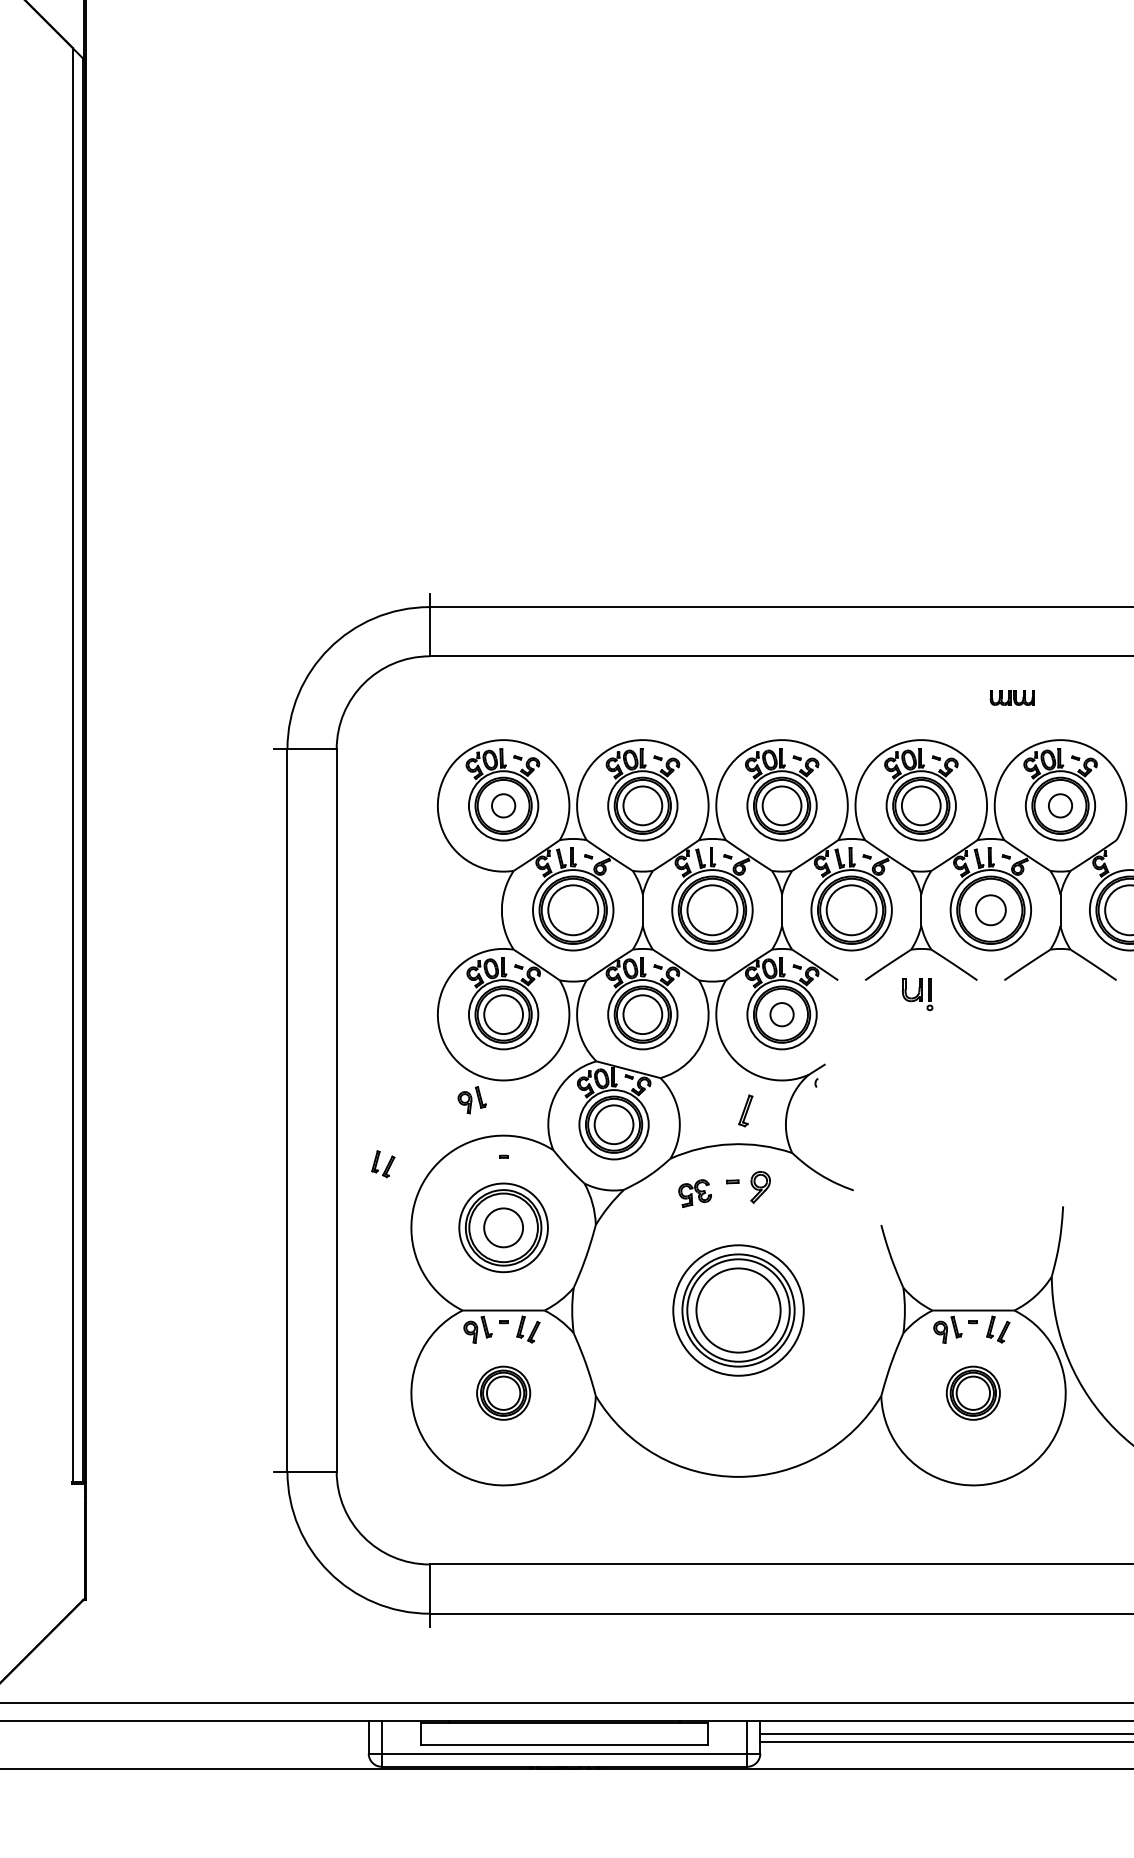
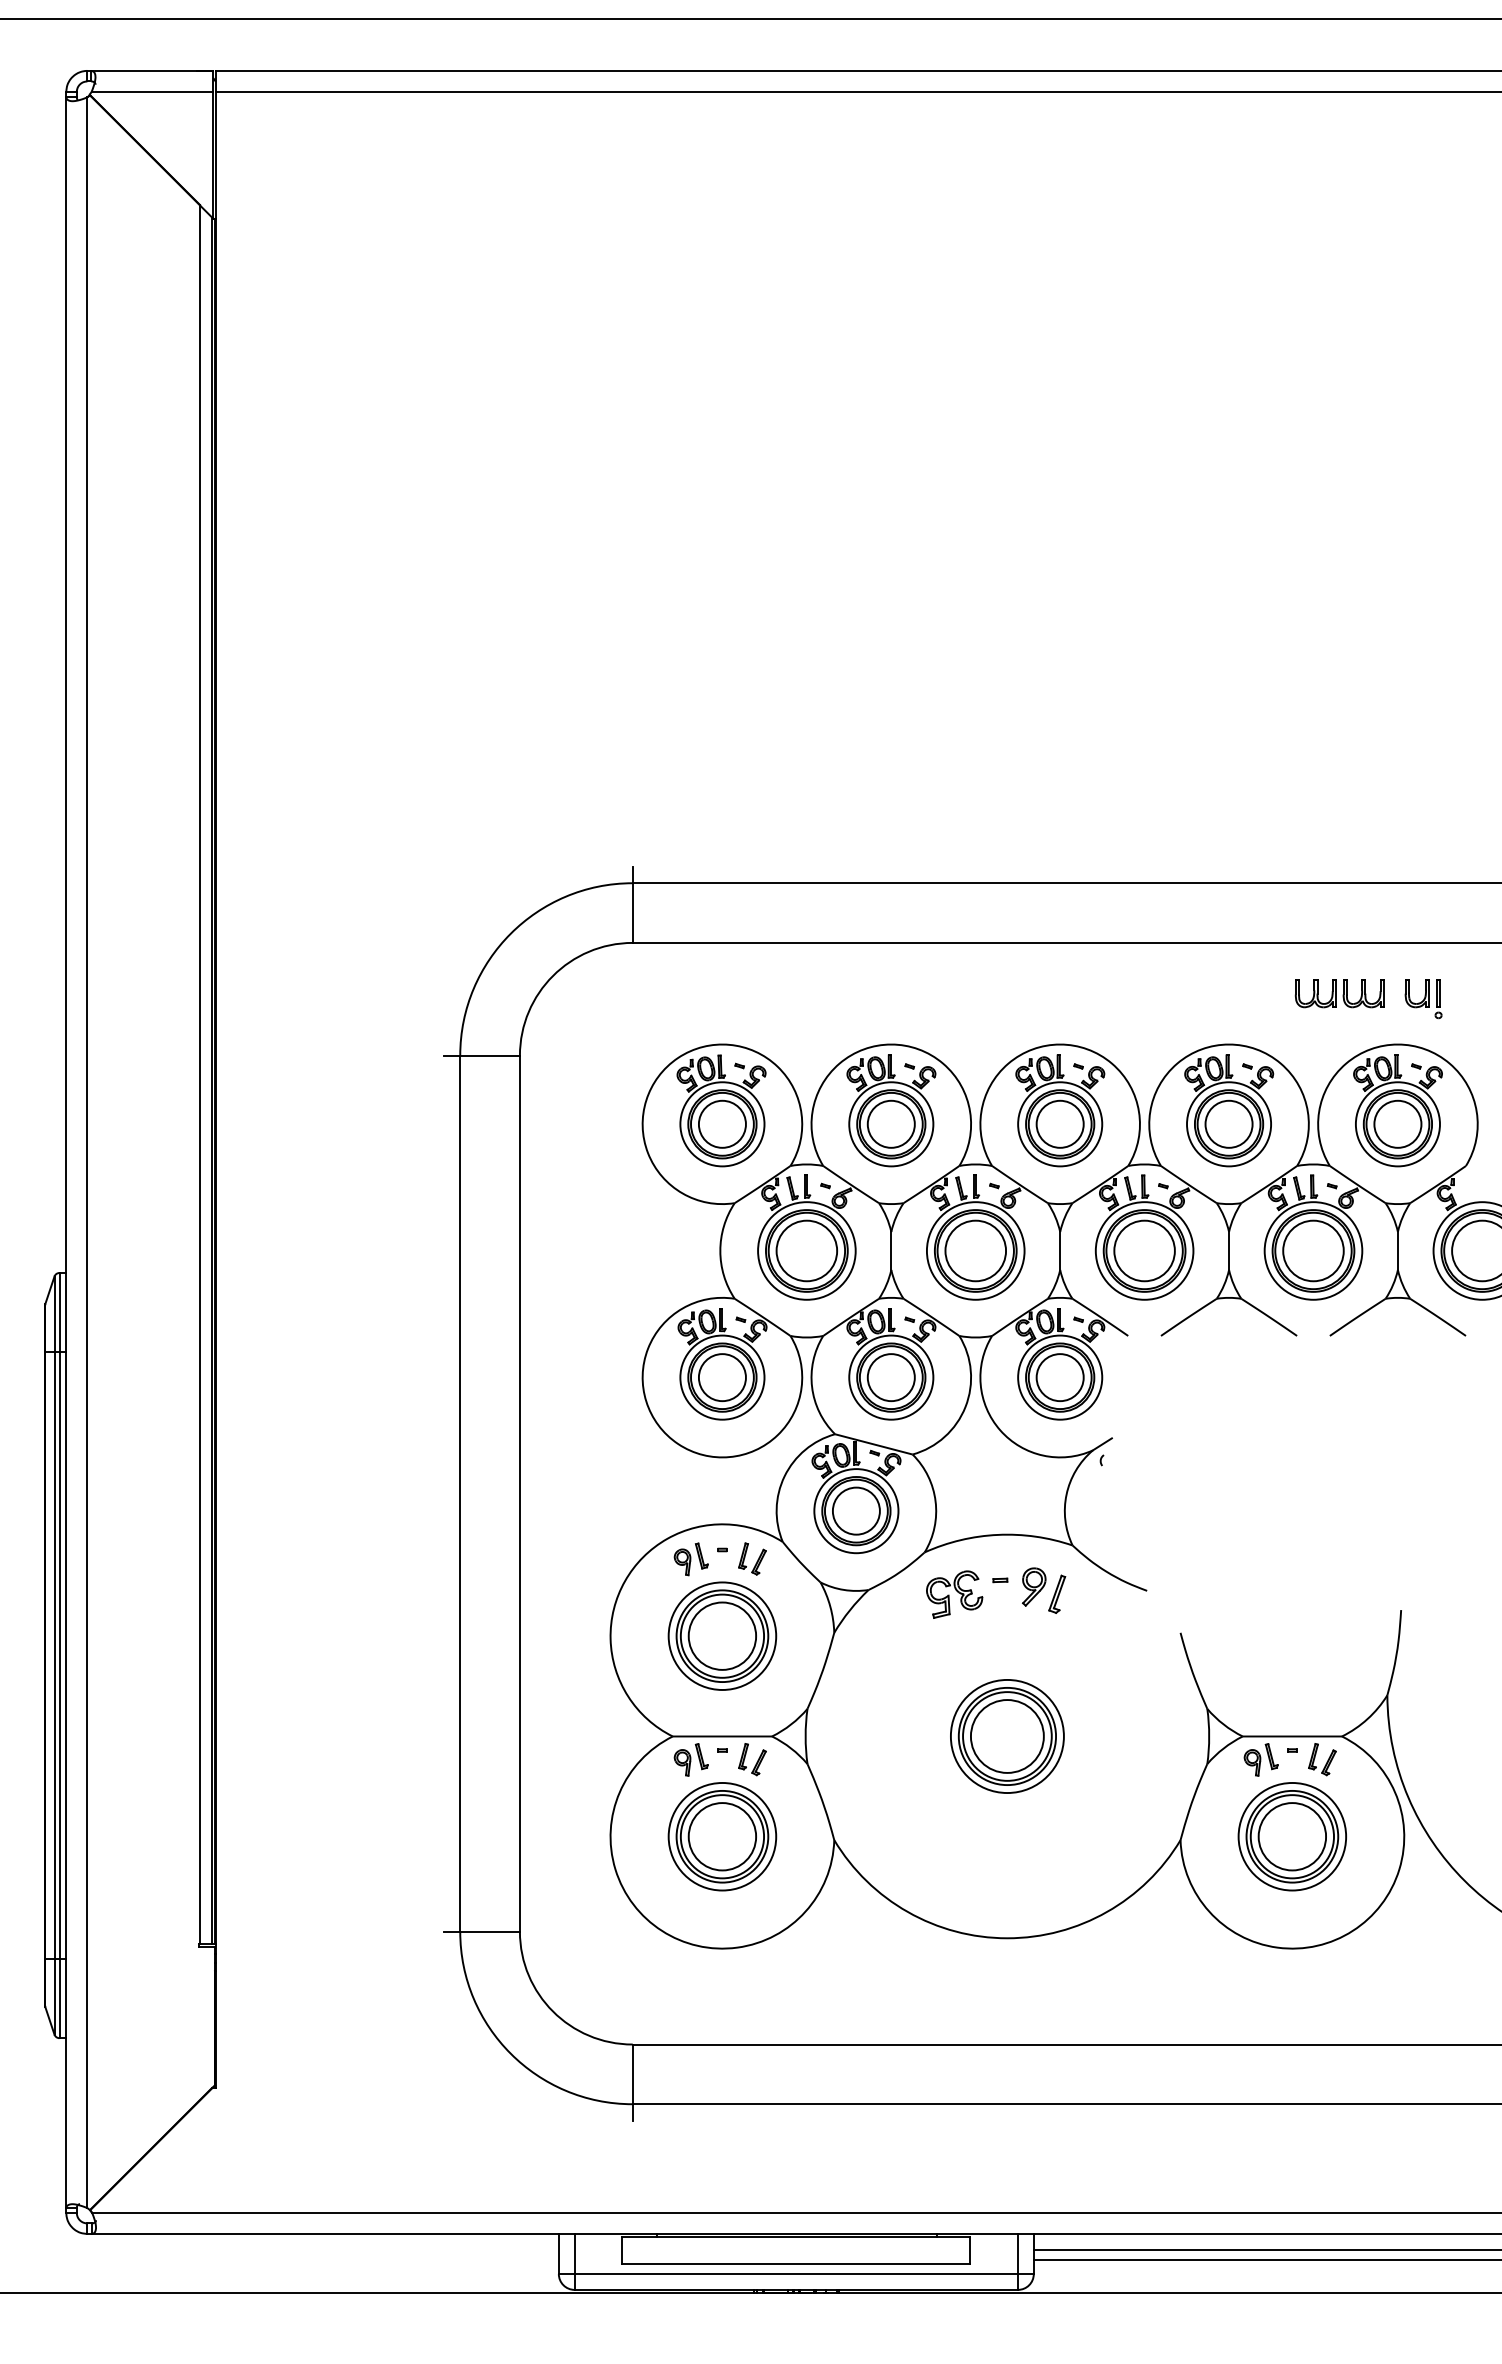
part: (1012, 698) -> (1339, 993), size x1.67
circle: (502, 805) -> (721, 1123), size x1.67
circle: (1060, 805) -> (1397, 1123), size x1.67
circle: (990, 909) -> (1313, 1250), size x1.67
part: (917, 994) -> (1423, 999), moved
circle: (781, 1014) -> (1059, 1377), size x1.67
part: (471, 1100) -> (690, 1559), moved
part: (746, 1110) -> (1057, 1593), moved
part: (383, 1163) -> (752, 1558), moved
part: (694, 1193) -> (954, 1594), size x1.43
circle: (503, 1227) -> (722, 1635), size x1.43
part: (738, 1310) -> (1007, 1736), size x0.71
part: (503, 1392) -> (722, 1836), size x1.67
part: (972, 1392) -> (1291, 1836), size x1.67

